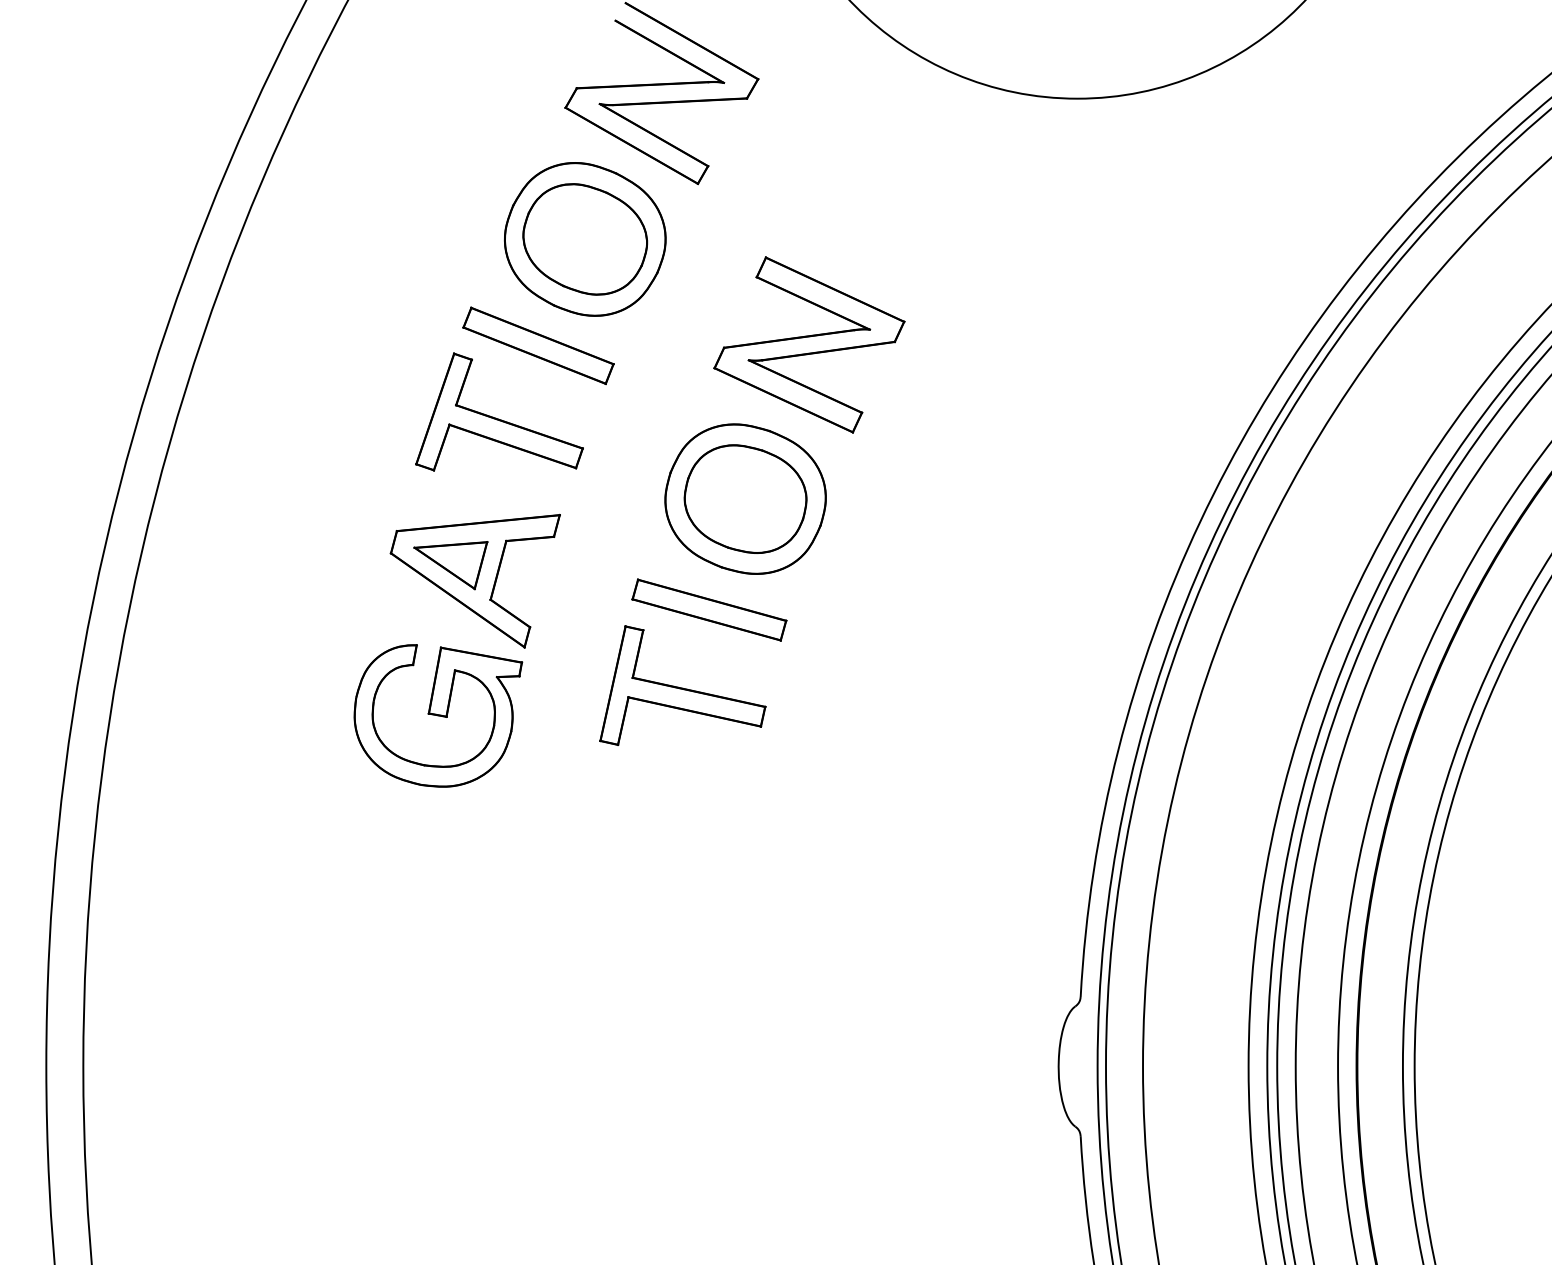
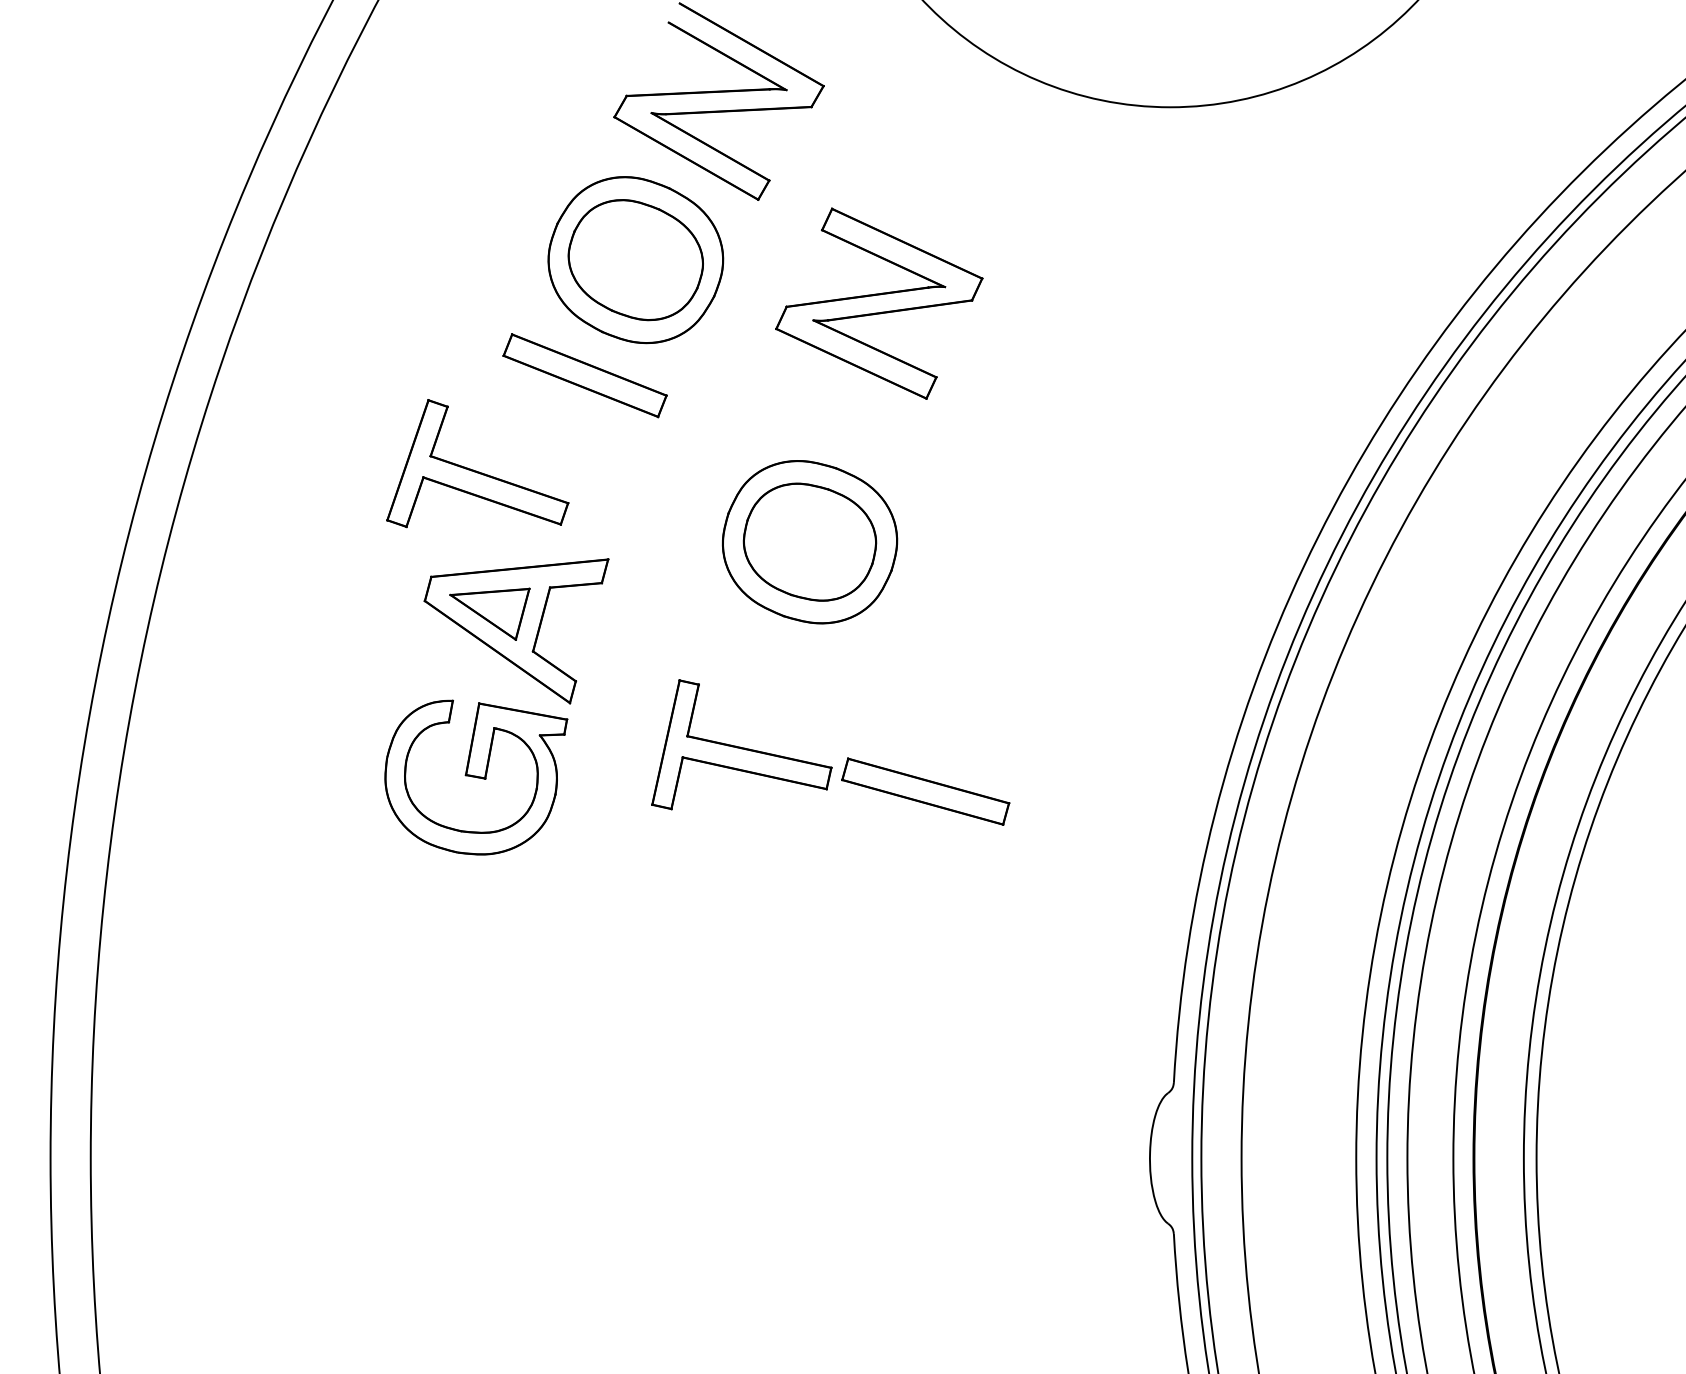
part: (809, 344) -> (879, 303), moved
part: (498, 418) -> (476, 470), moved
part: (709, 609) -> (925, 791), moved

